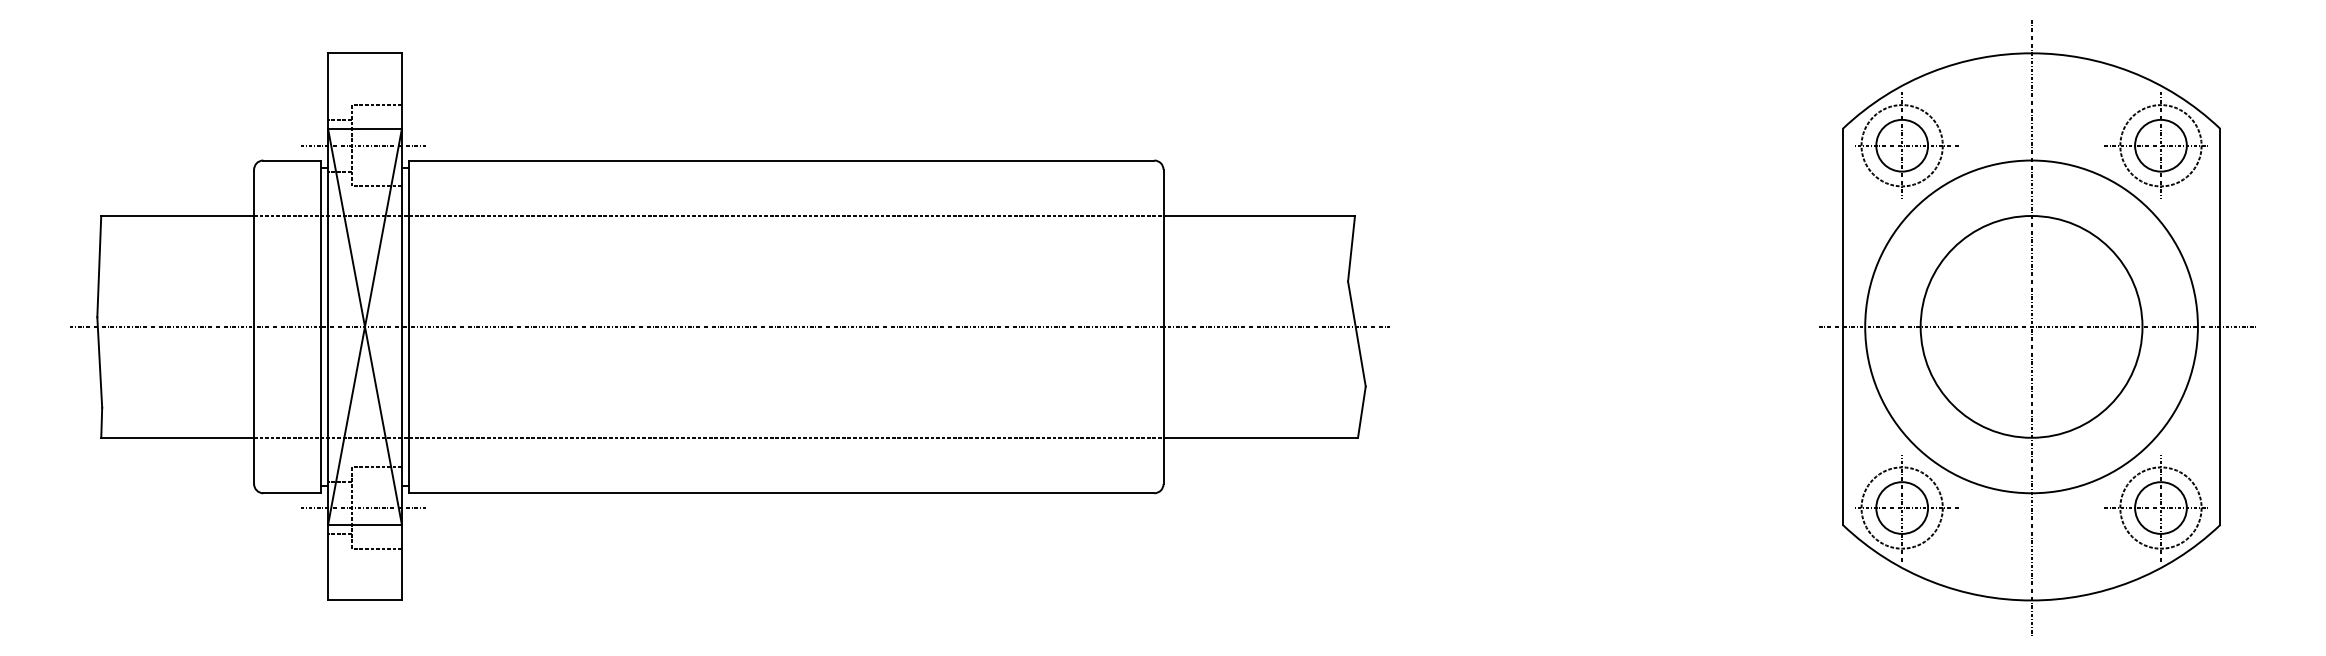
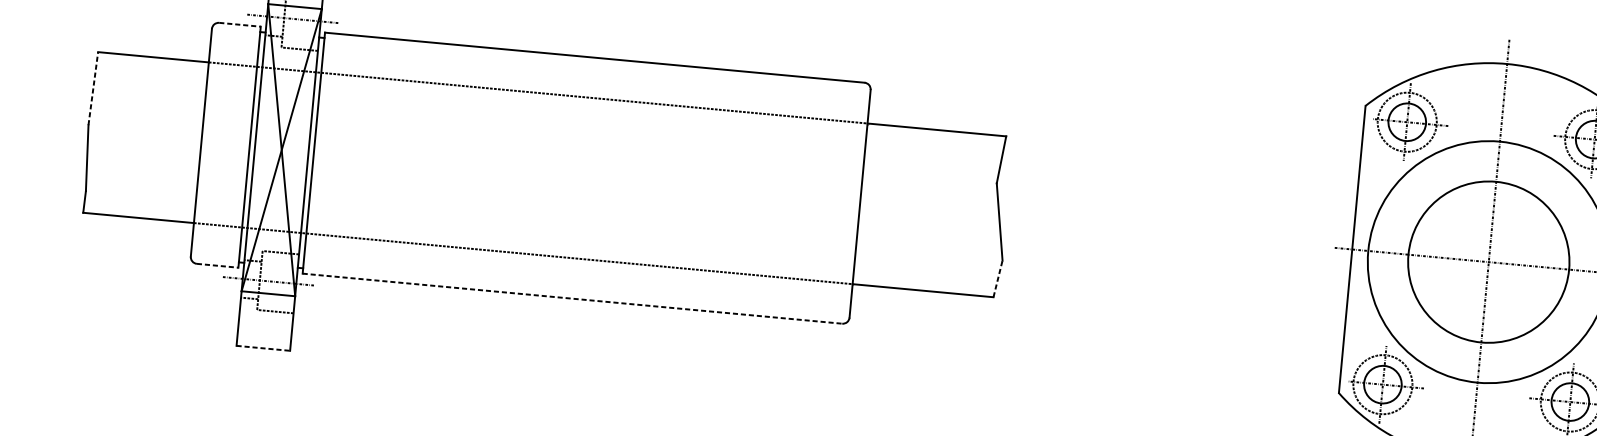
line: (292, 160) -> (240, 24), solid -> dashed
line: (99, 266) -> (93, 88), solid -> dashed
line: (729, 326) -> (545, 174), removed
line: (1361, 412) -> (997, 279), solid -> dashed
line: (292, 493) -> (218, 265), solid -> dashed
line: (782, 493) -> (572, 298), solid -> dashed
line: (365, 600) -> (263, 348), solid -> dashed

